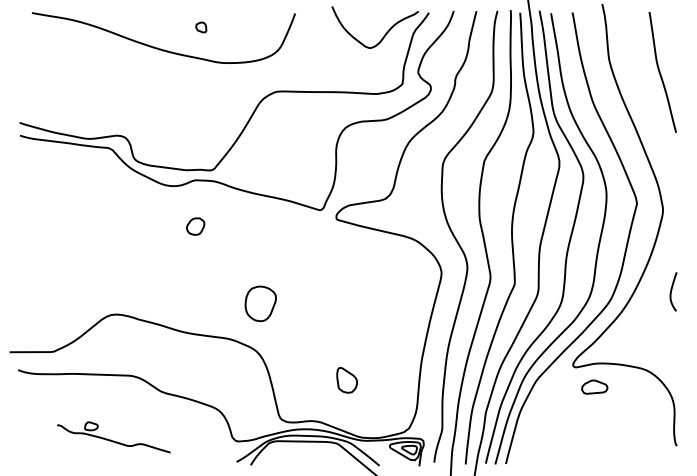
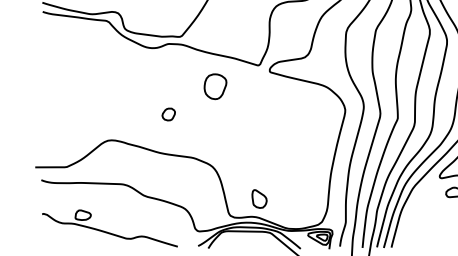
part: (195, 226) -> (168, 114), moved
part: (260, 303) -> (215, 86), moved
part: (346, 380) -> (259, 199), moved
part: (113, 437) -> (109, 228), size x1.67

